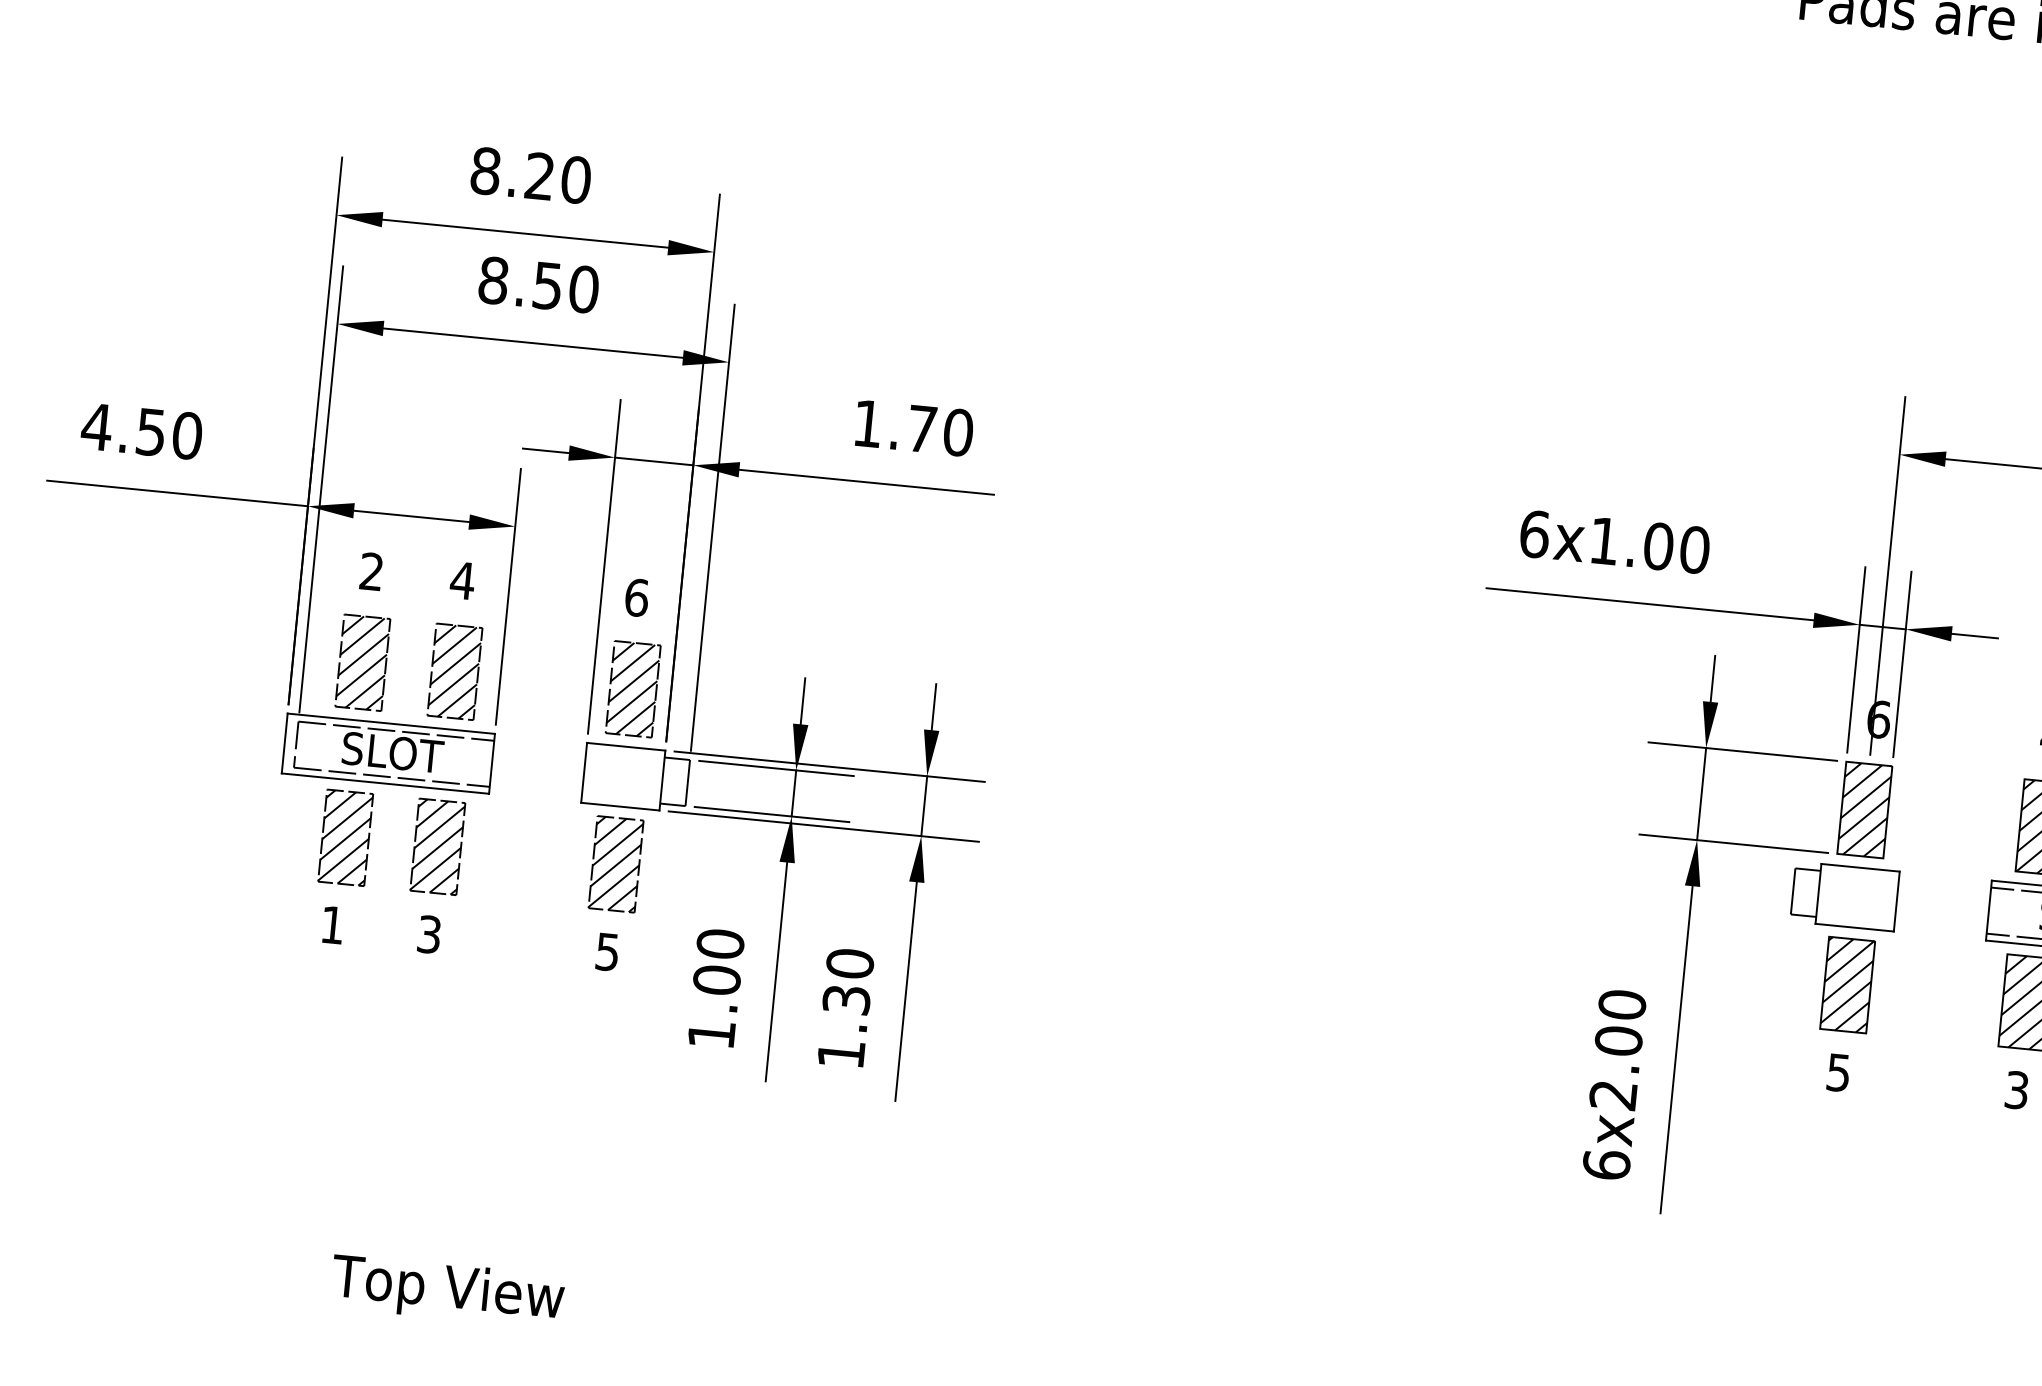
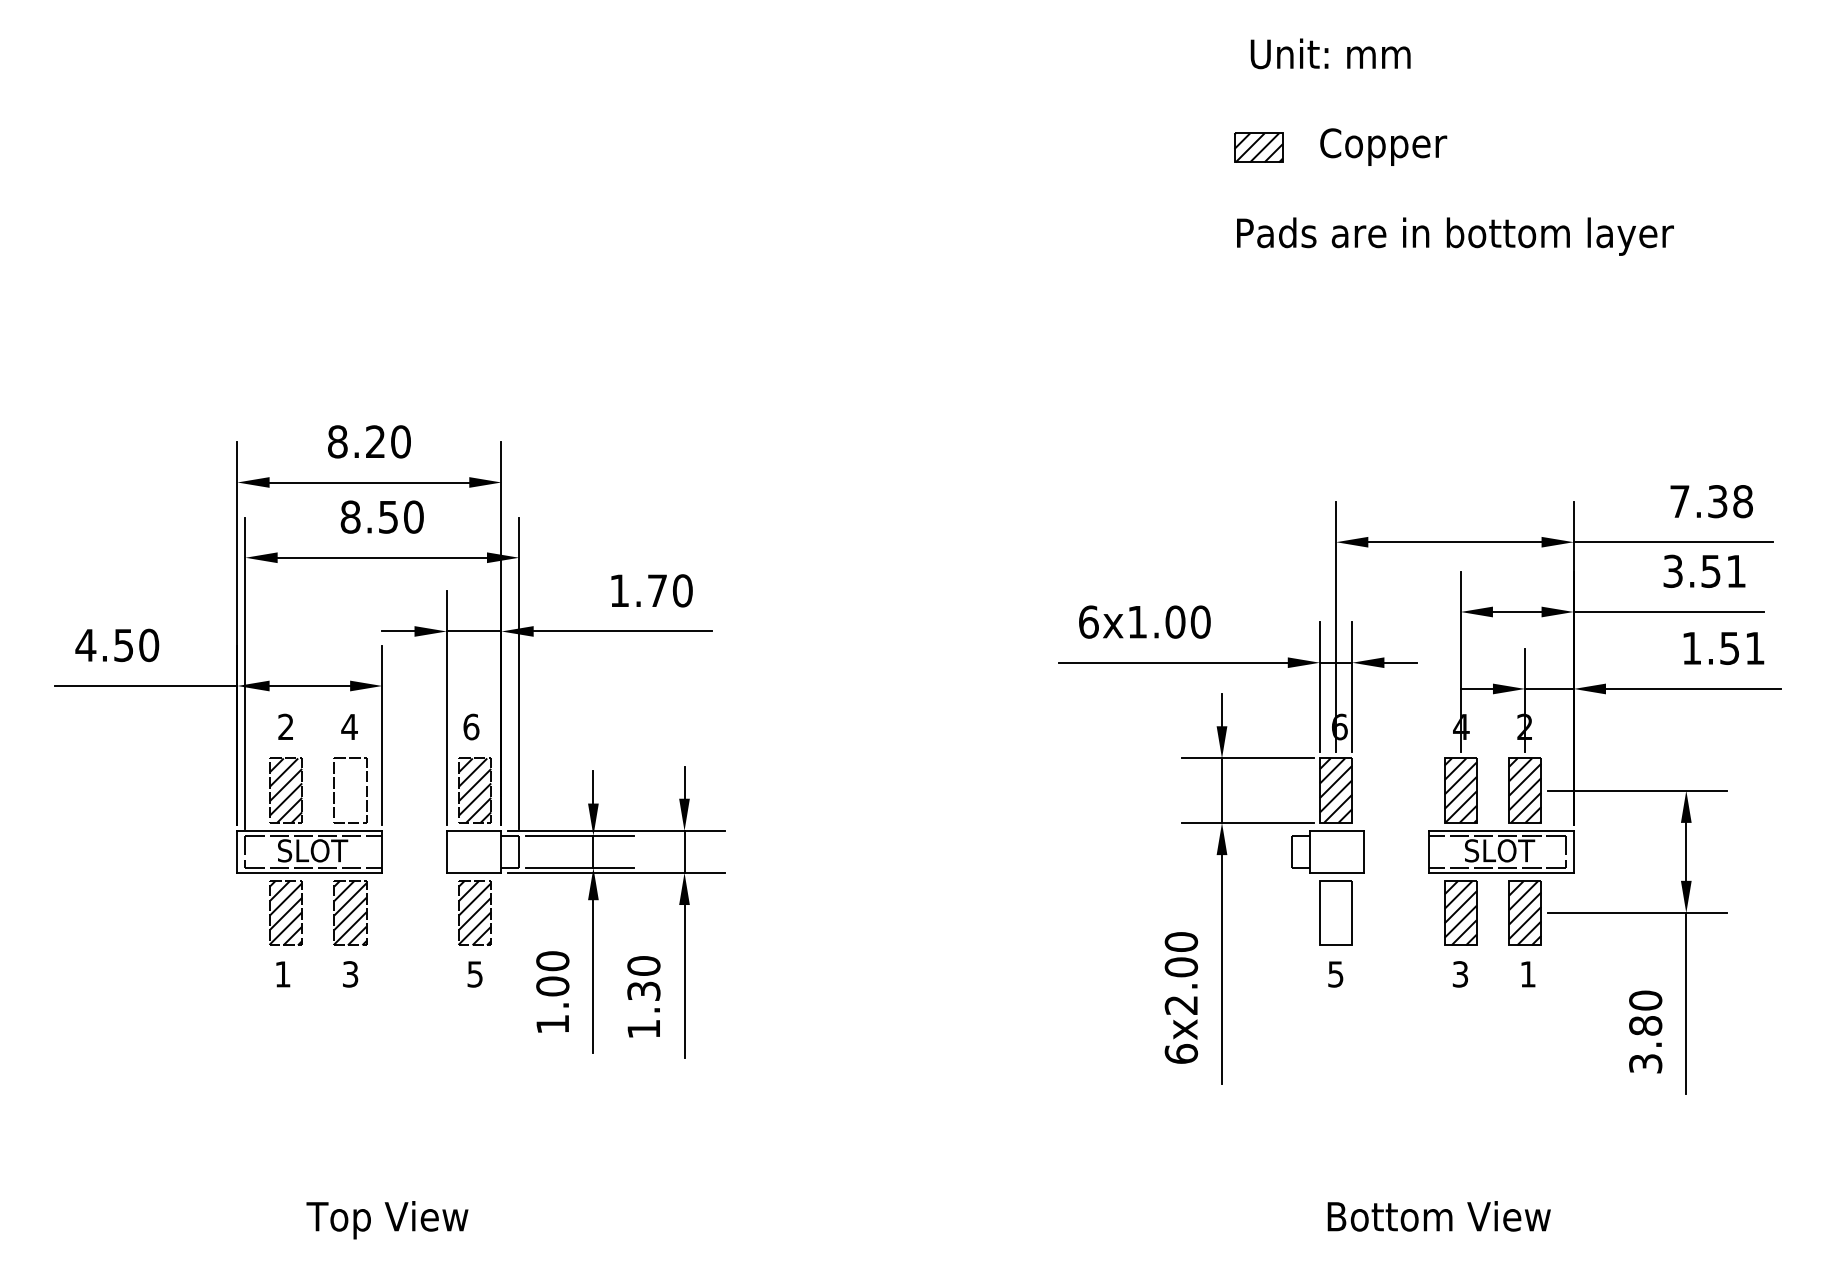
hatch: (455, 671) -> (350, 790), removed
hatch: (1848, 984) -> (1336, 912), removed

